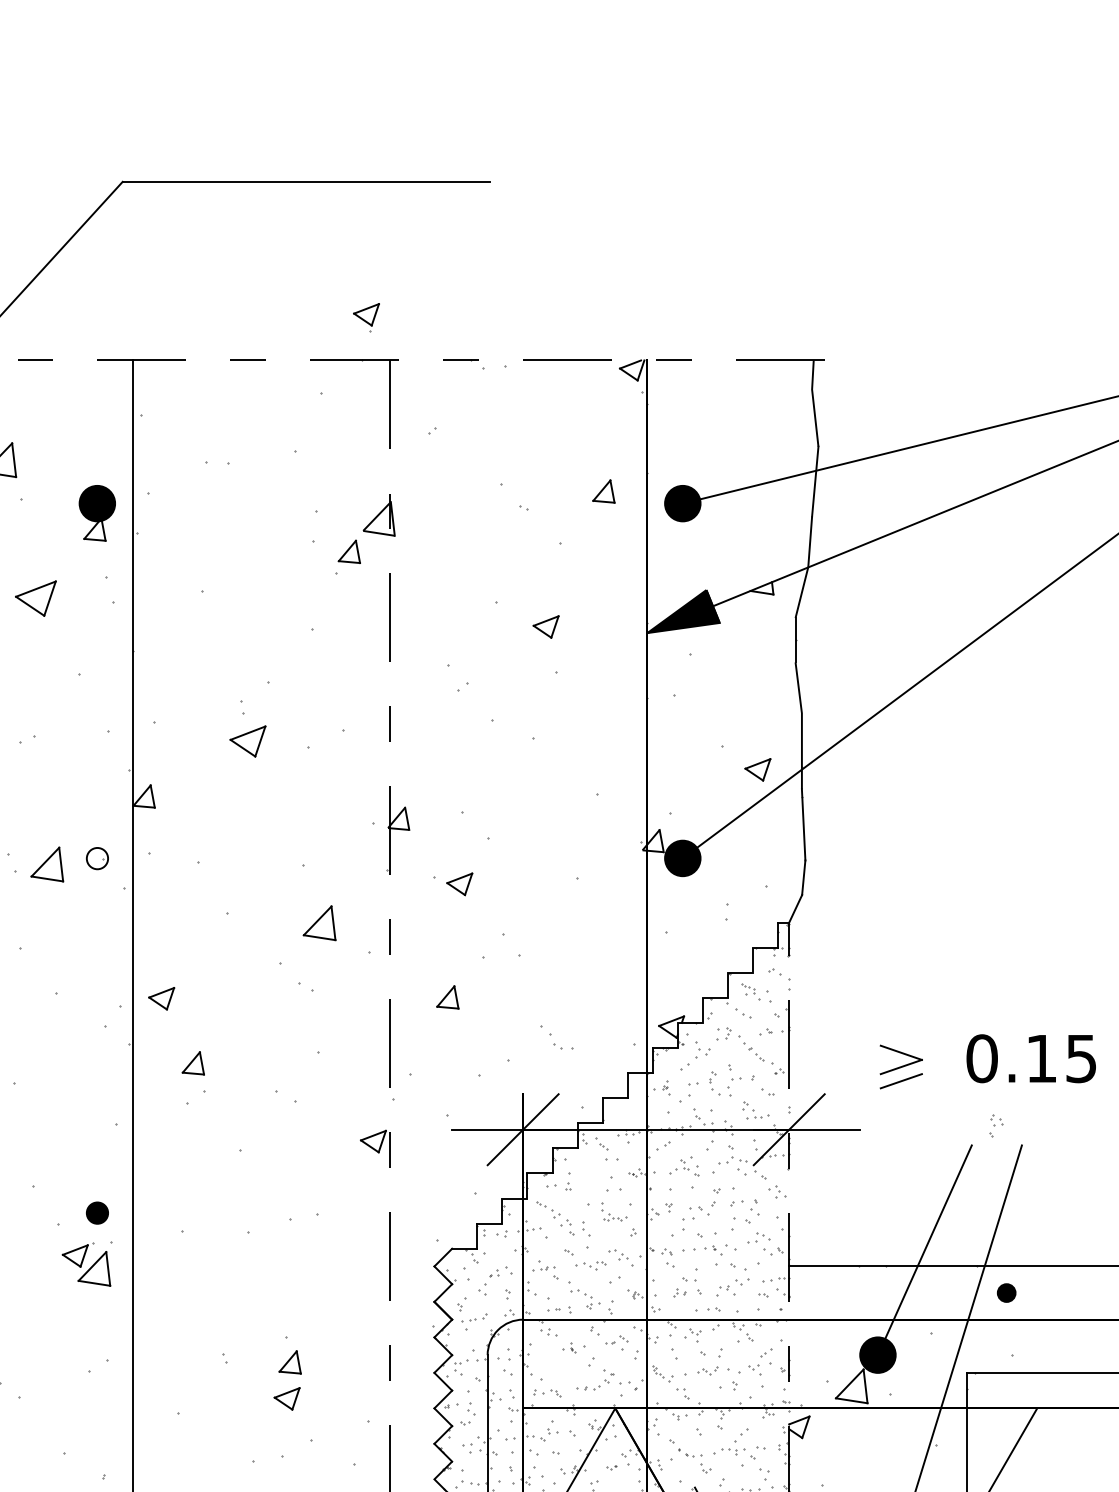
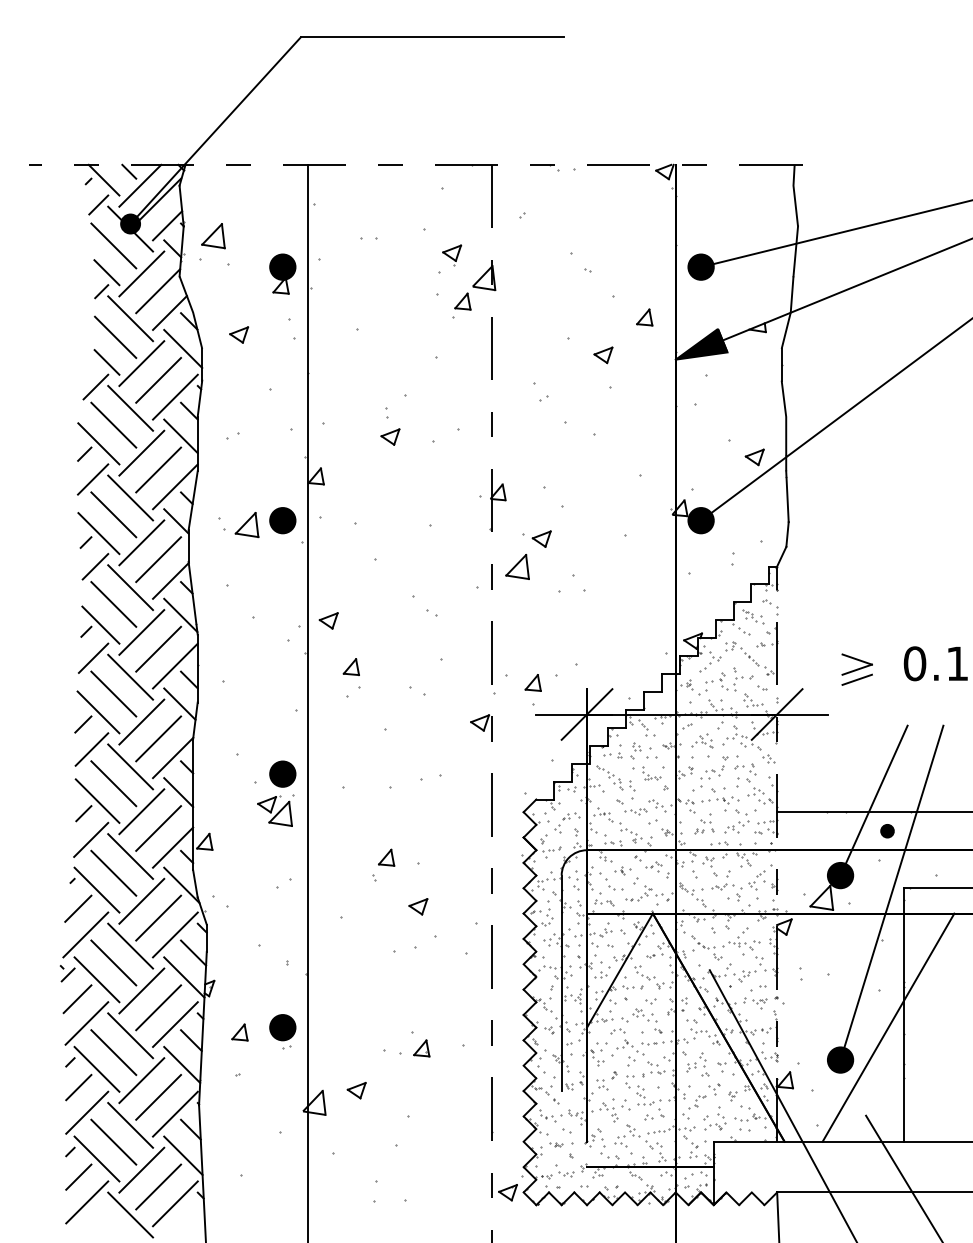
part: (367, 317) -> (452, 255), moved
part: (603, 491) -> (644, 317), moved
part: (36, 597) -> (239, 334), size x0.62
part: (248, 740) -> (390, 436), size x0.71
part: (96, 858) -> (282, 520), size x1.67
part: (319, 922) -> (517, 566), moved
part: (446, 996) -> (532, 682), moved
part: (557, 1037) -> (611, 881), moved
part: (995, 1125) -> (635, 750), moved
part: (96, 1212) -> (282, 773), size x1.67
part: (1006, 1293) -> (887, 831), moved
part: (290, 1362) -> (386, 857), moved

